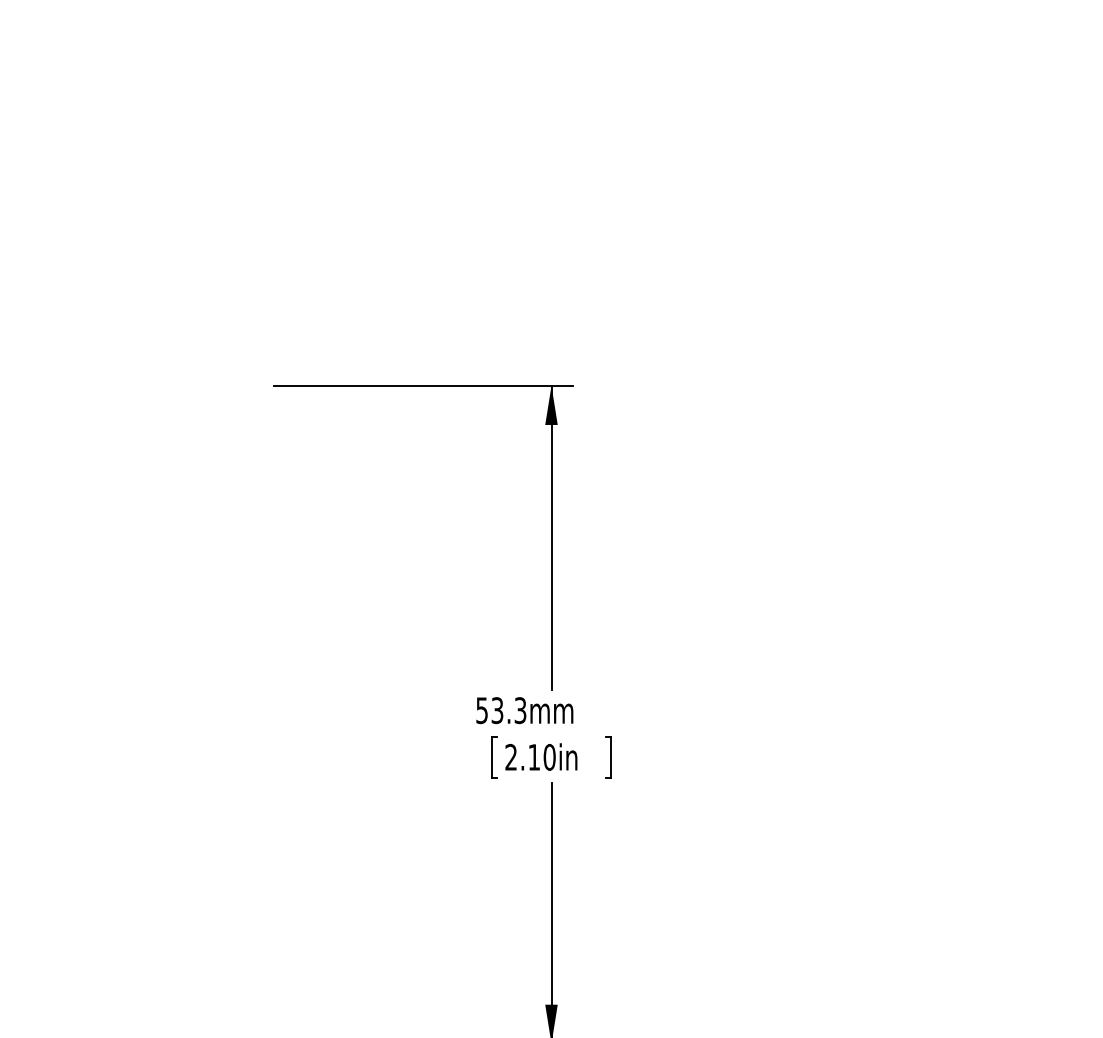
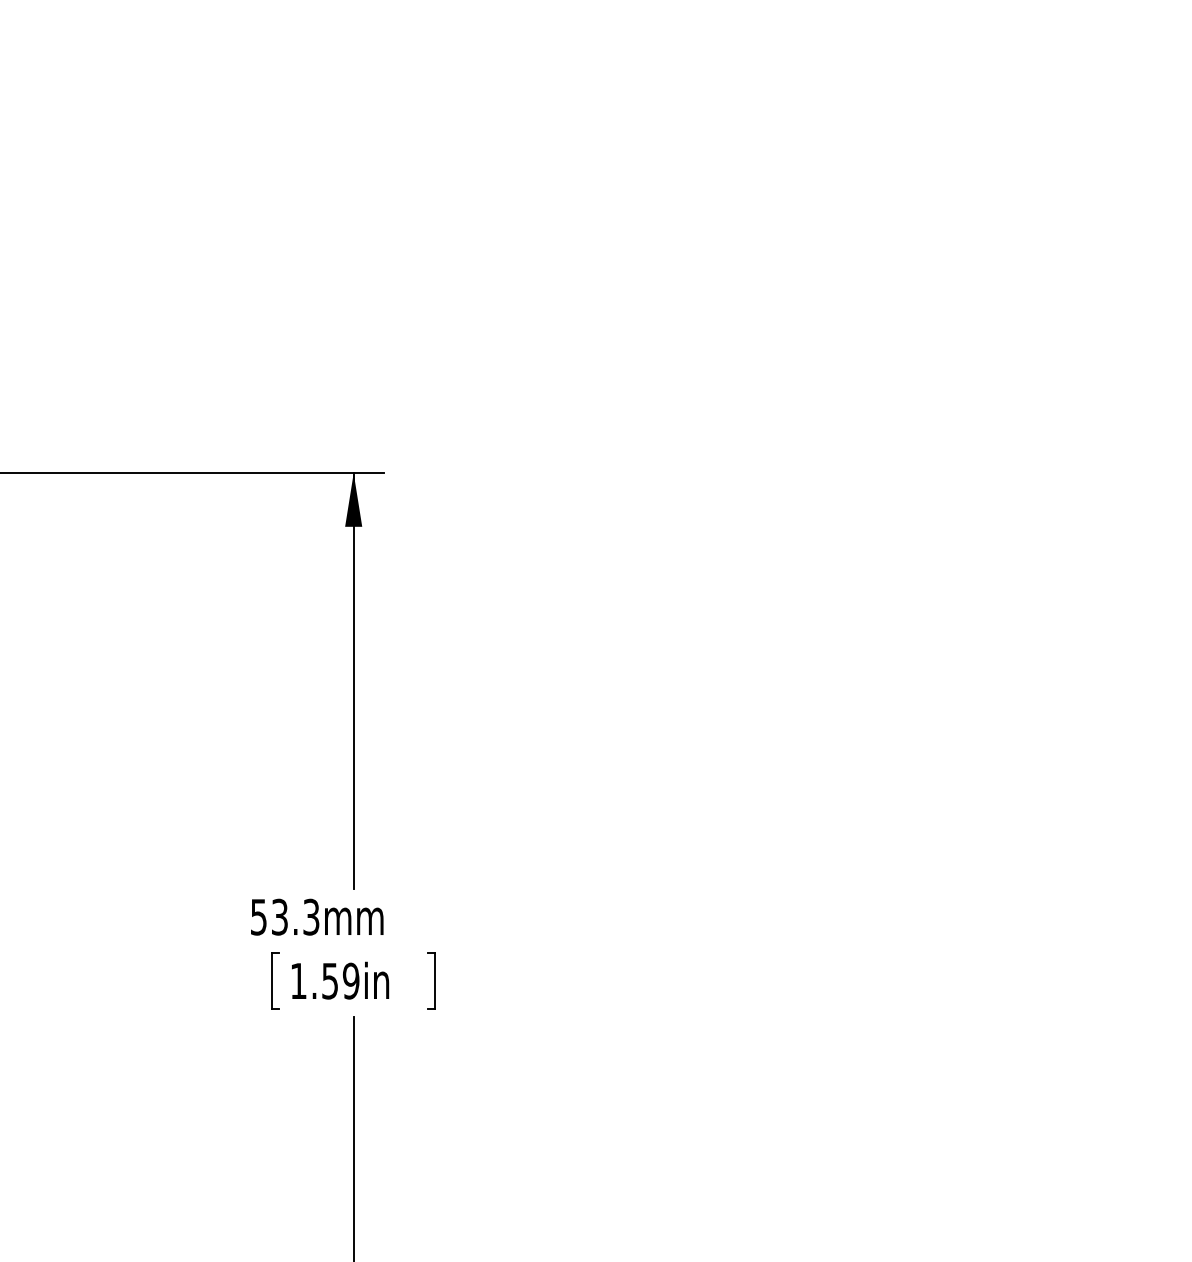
text: (530, 756) -> (324, 979), 2.10in -> 1.59in

